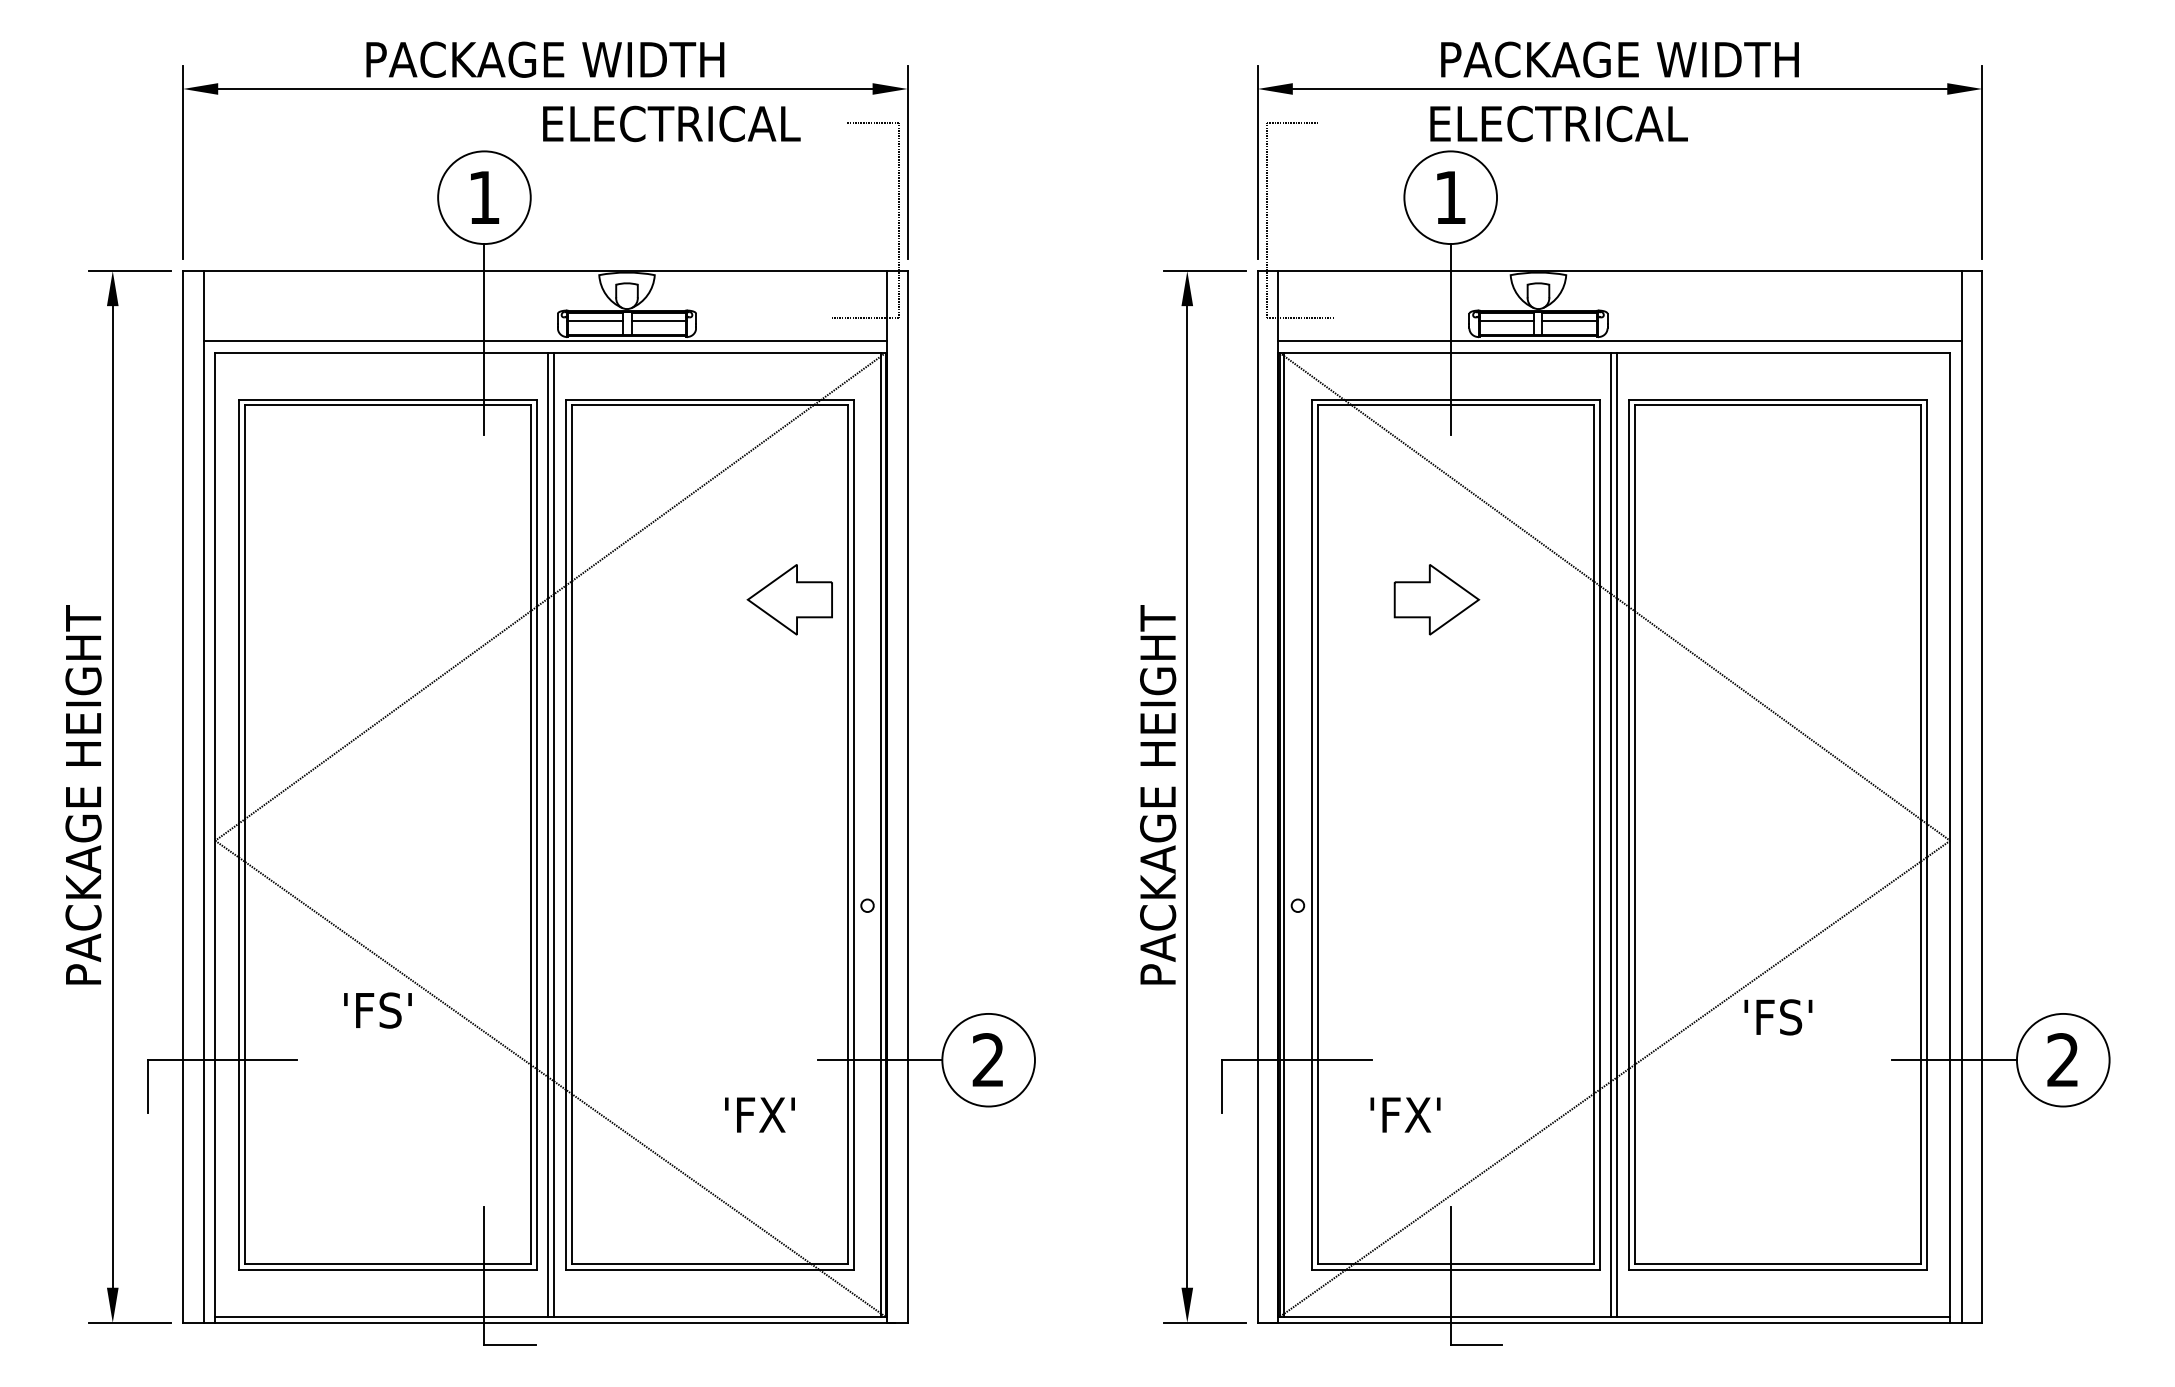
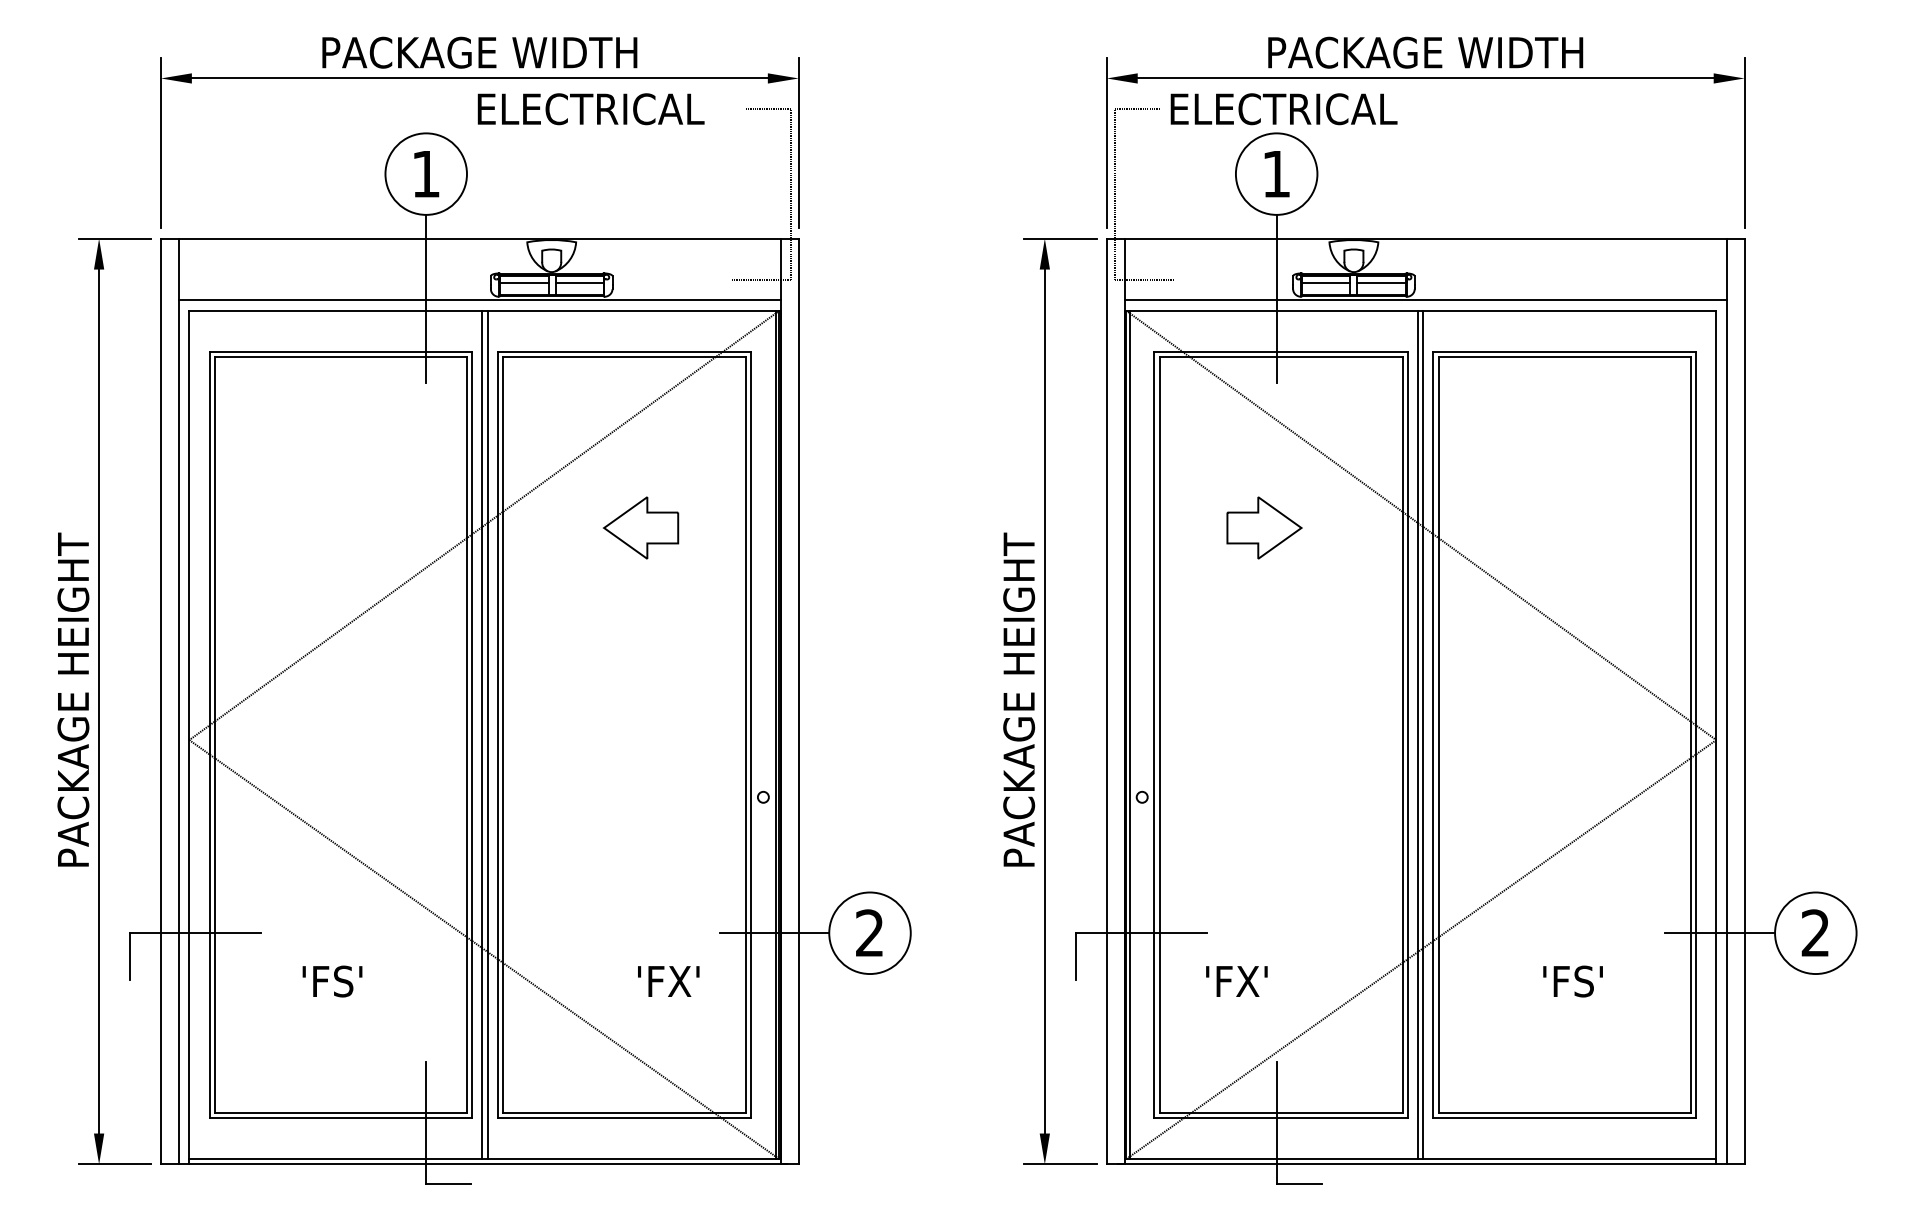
text: (1558, 124) -> (1283, 109), moved
part: (790, 599) -> (641, 527), moved
text: (377, 1010) -> (332, 981), moved
text: (1777, 1017) -> (1572, 981), moved

